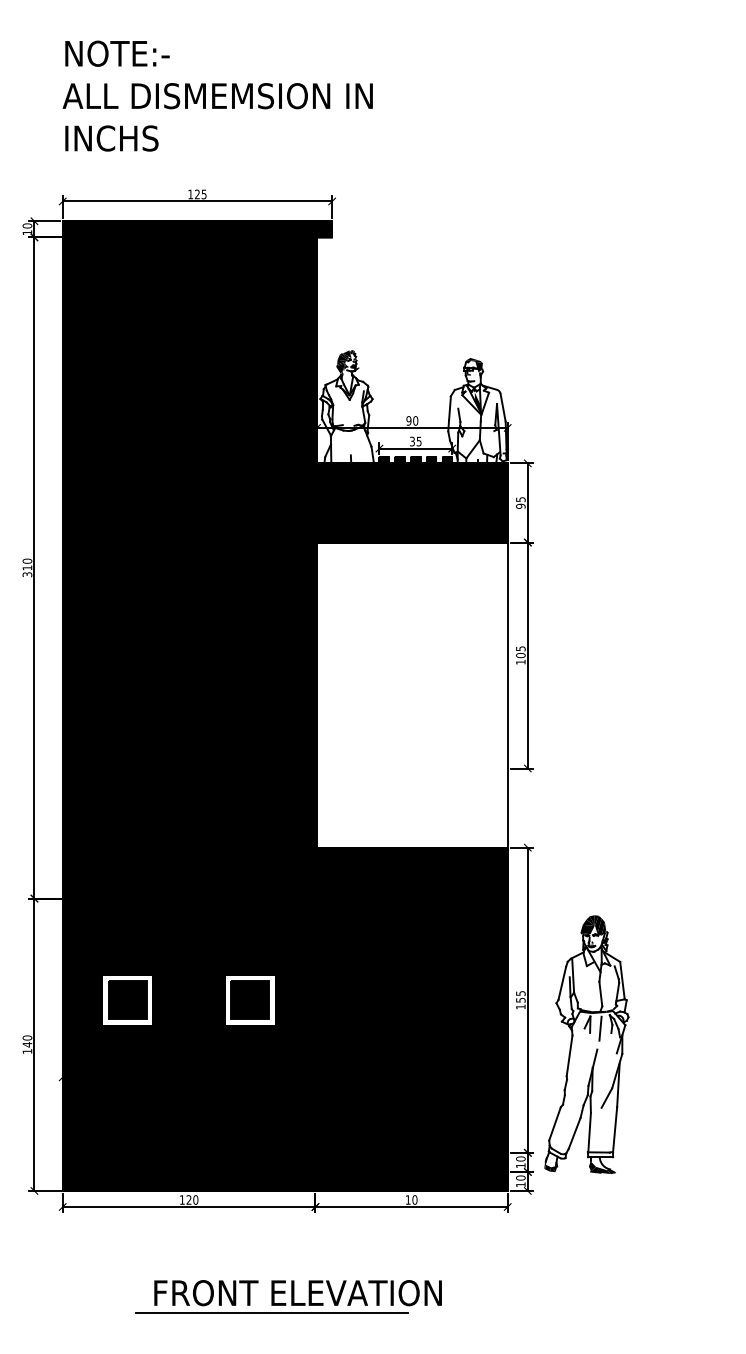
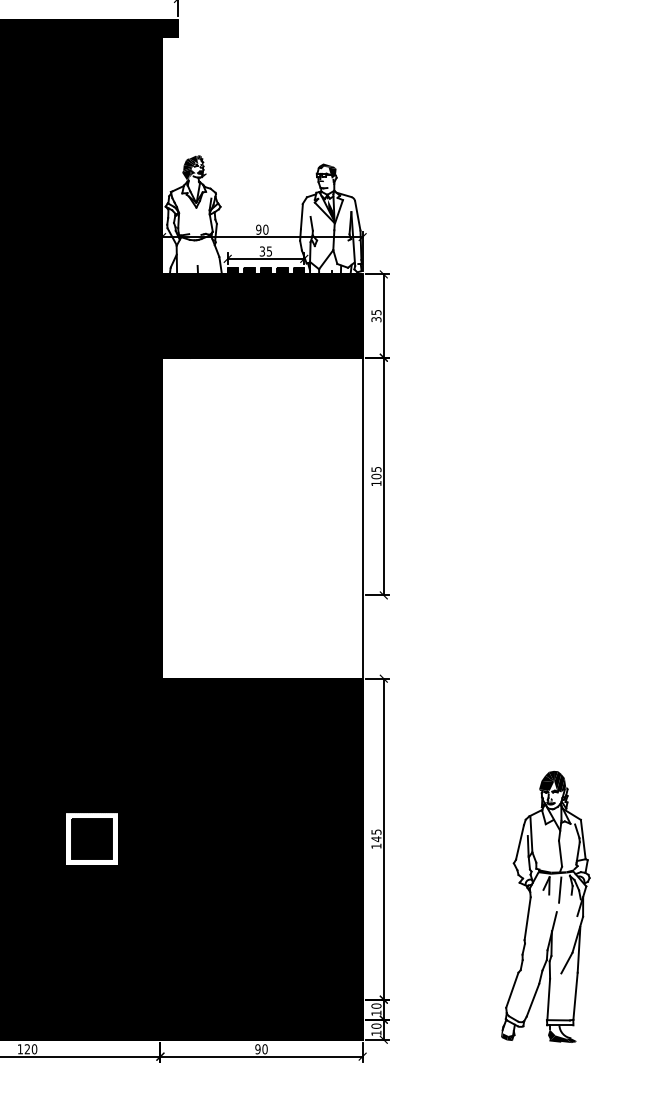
text: (520, 505) -> (376, 318), 95 -> 35
text: (520, 1000) -> (376, 839), 155 -> 145
part: (586, 1044) -> (545, 906), moved
text: (407, 1199) -> (257, 1048), 10 -> 90

